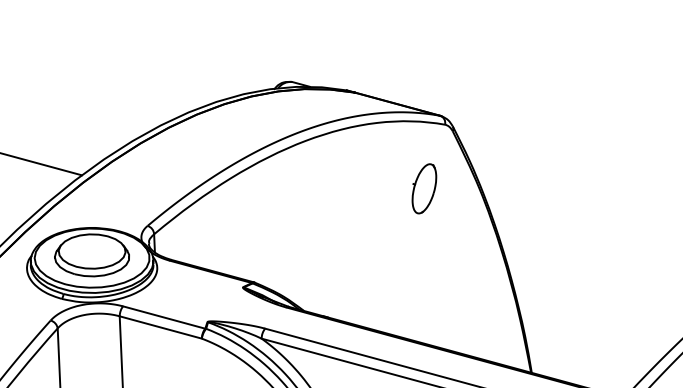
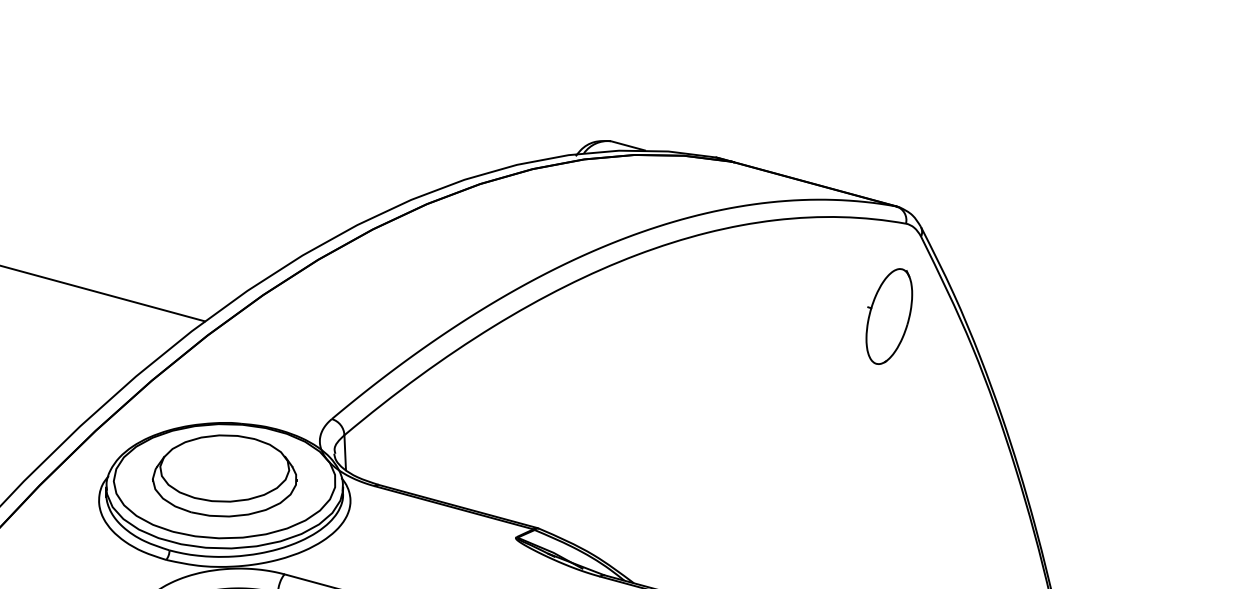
part: (424, 188) -> (889, 315), moved

